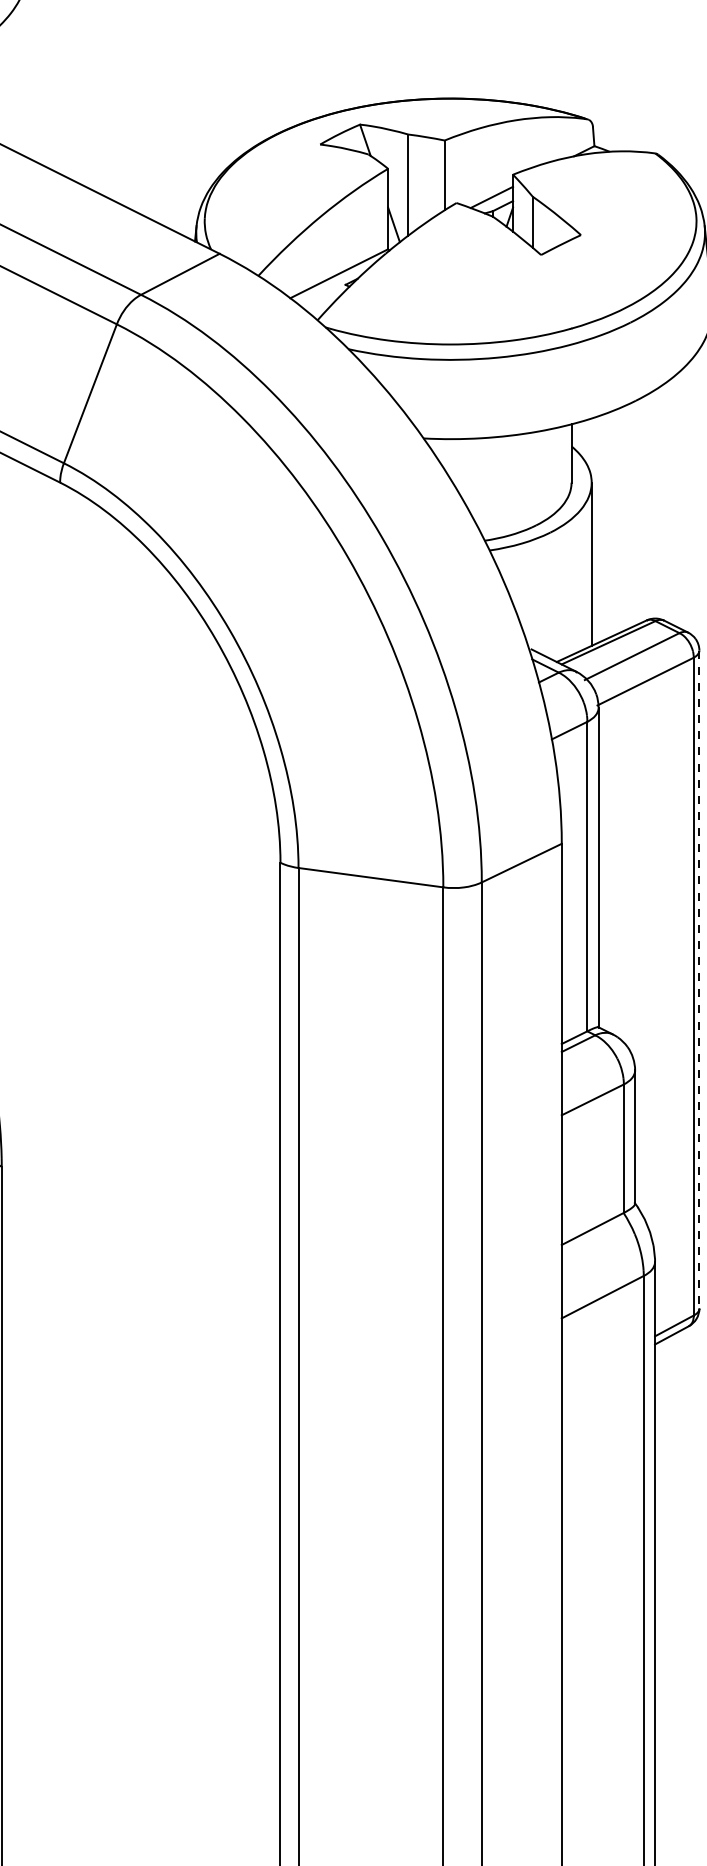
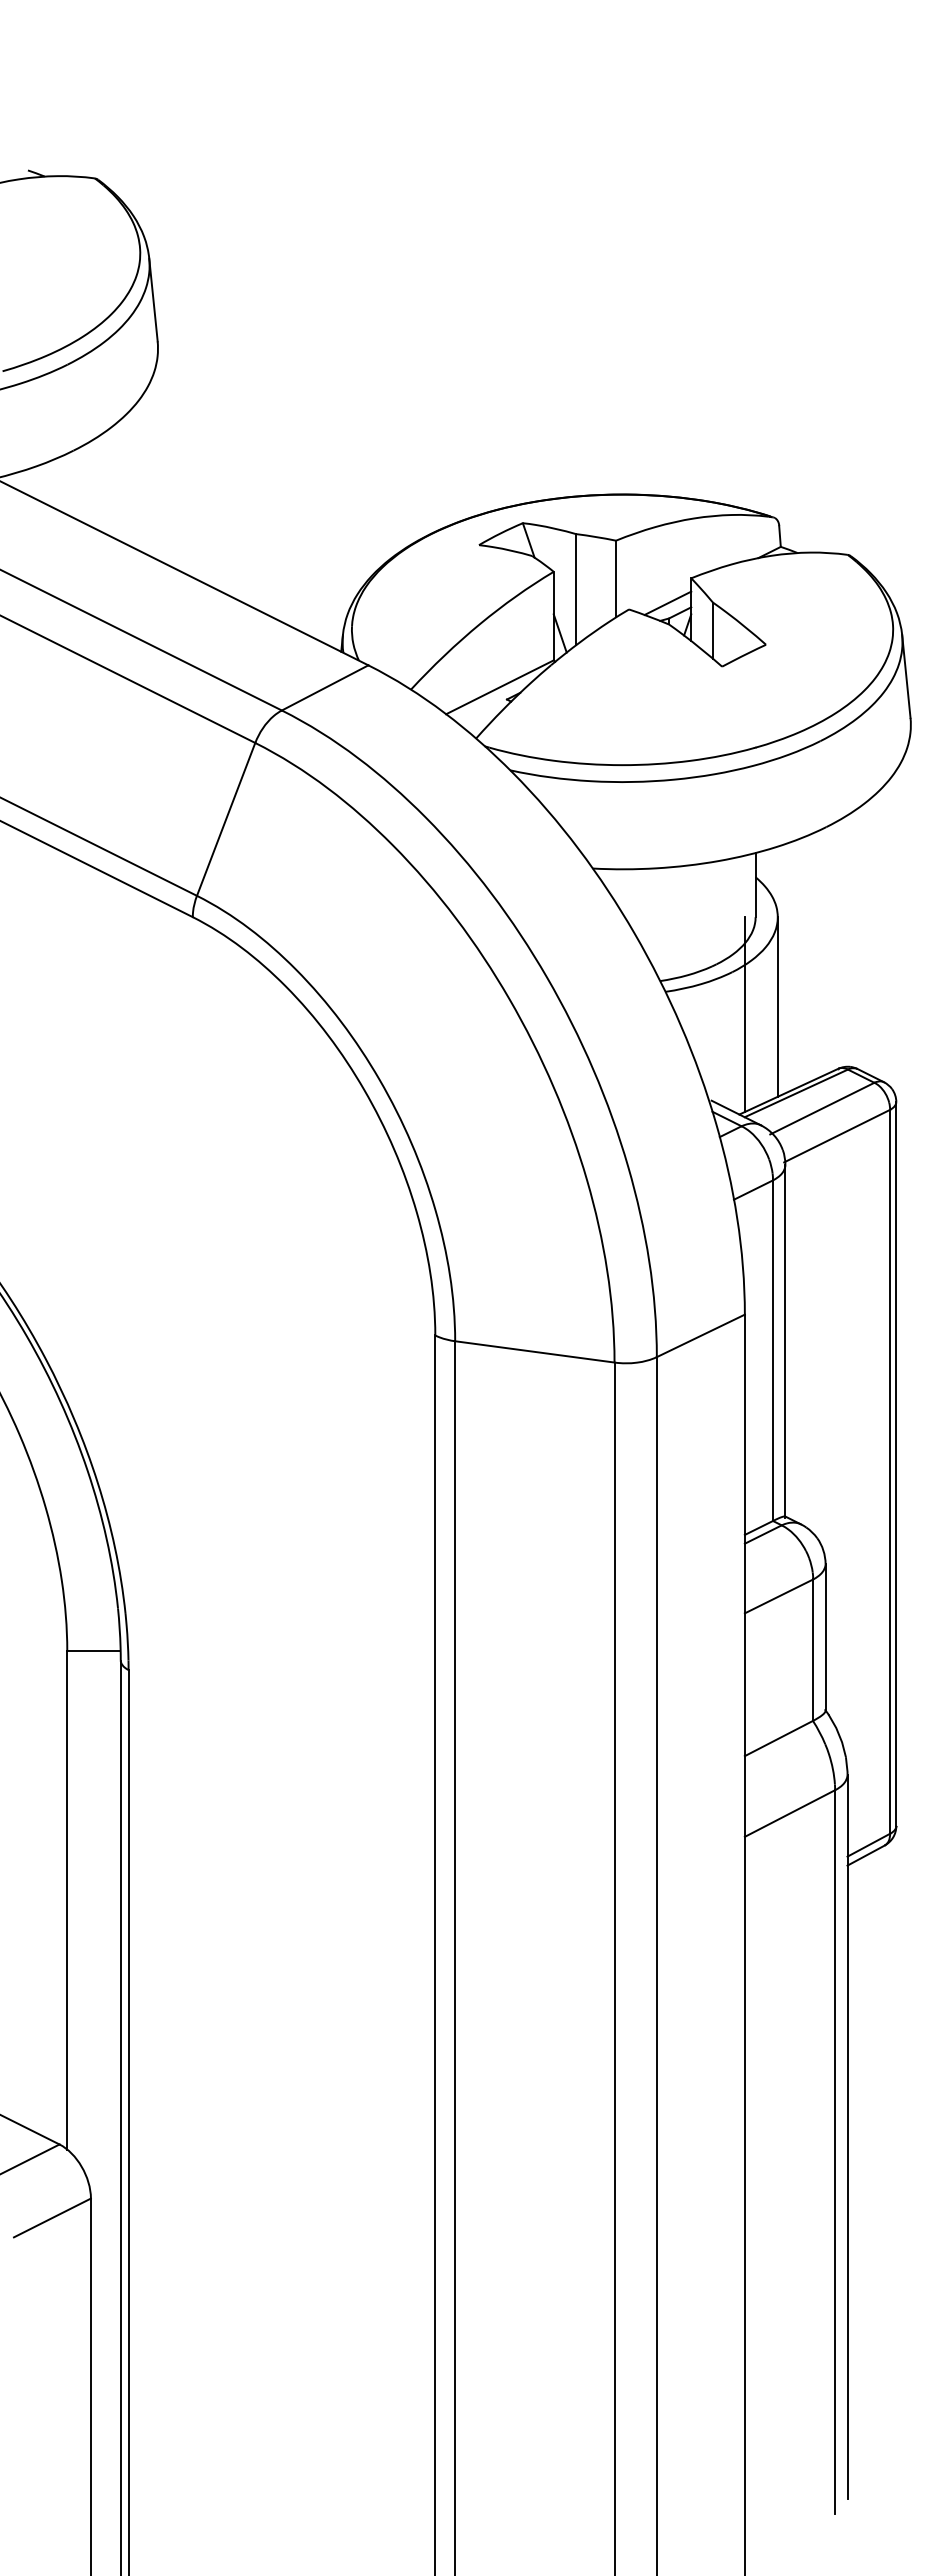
line: (562, 571) -> (745, 1014), added
line: (699, 979) -> (896, 1464), dashed -> solid

